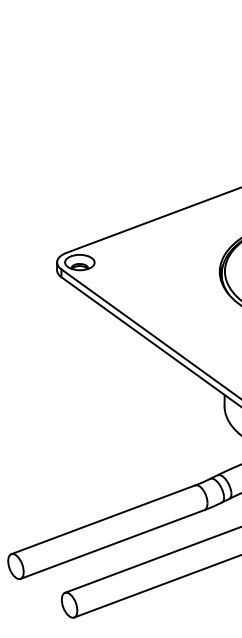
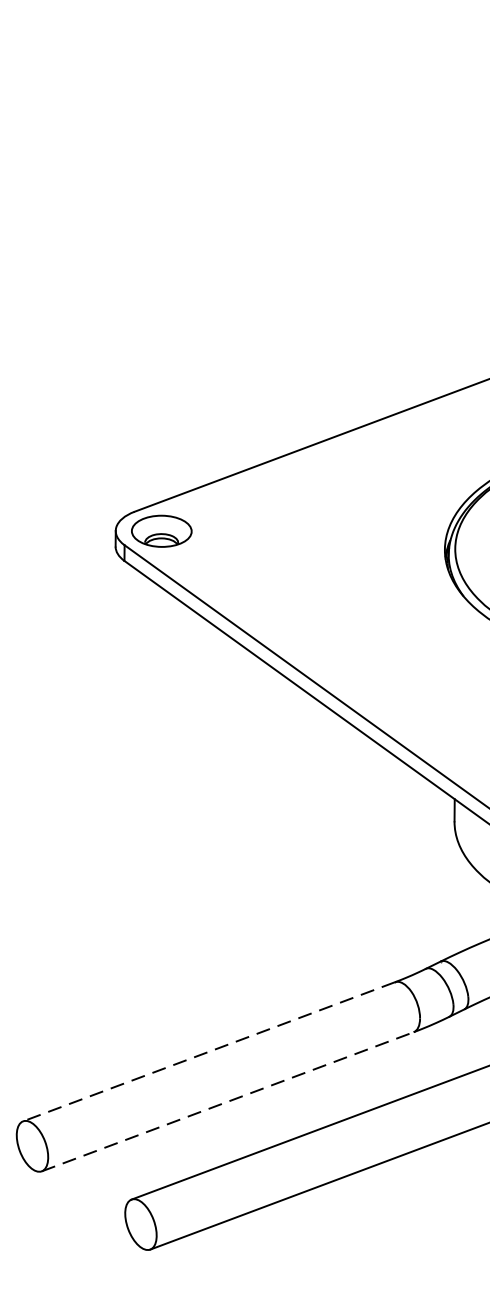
line: (102, 519) -> (207, 1051), solid -> dashed
line: (112, 544) -> (227, 1101), solid -> dashed

